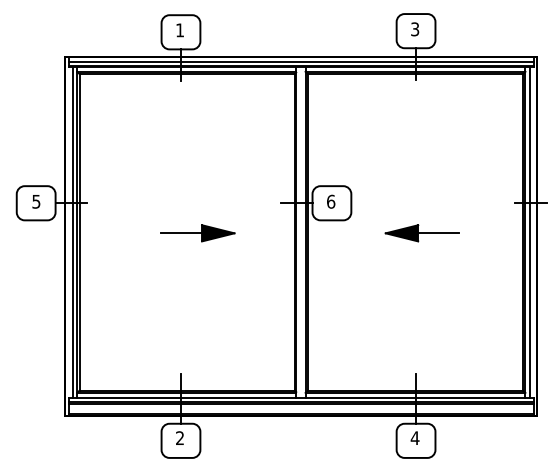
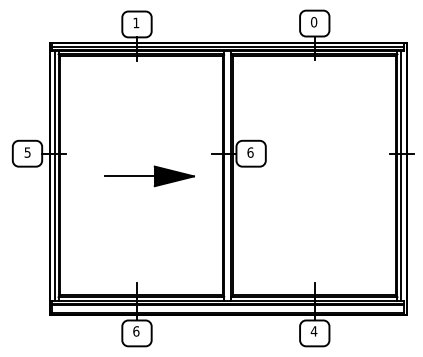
text: (415, 29) -> (314, 22), 3 -> 0
part: (197, 233) -> (149, 176), size x1.6
part: (421, 233) -> (318, 176), removed
text: (180, 438) -> (136, 331), 2 -> 6

